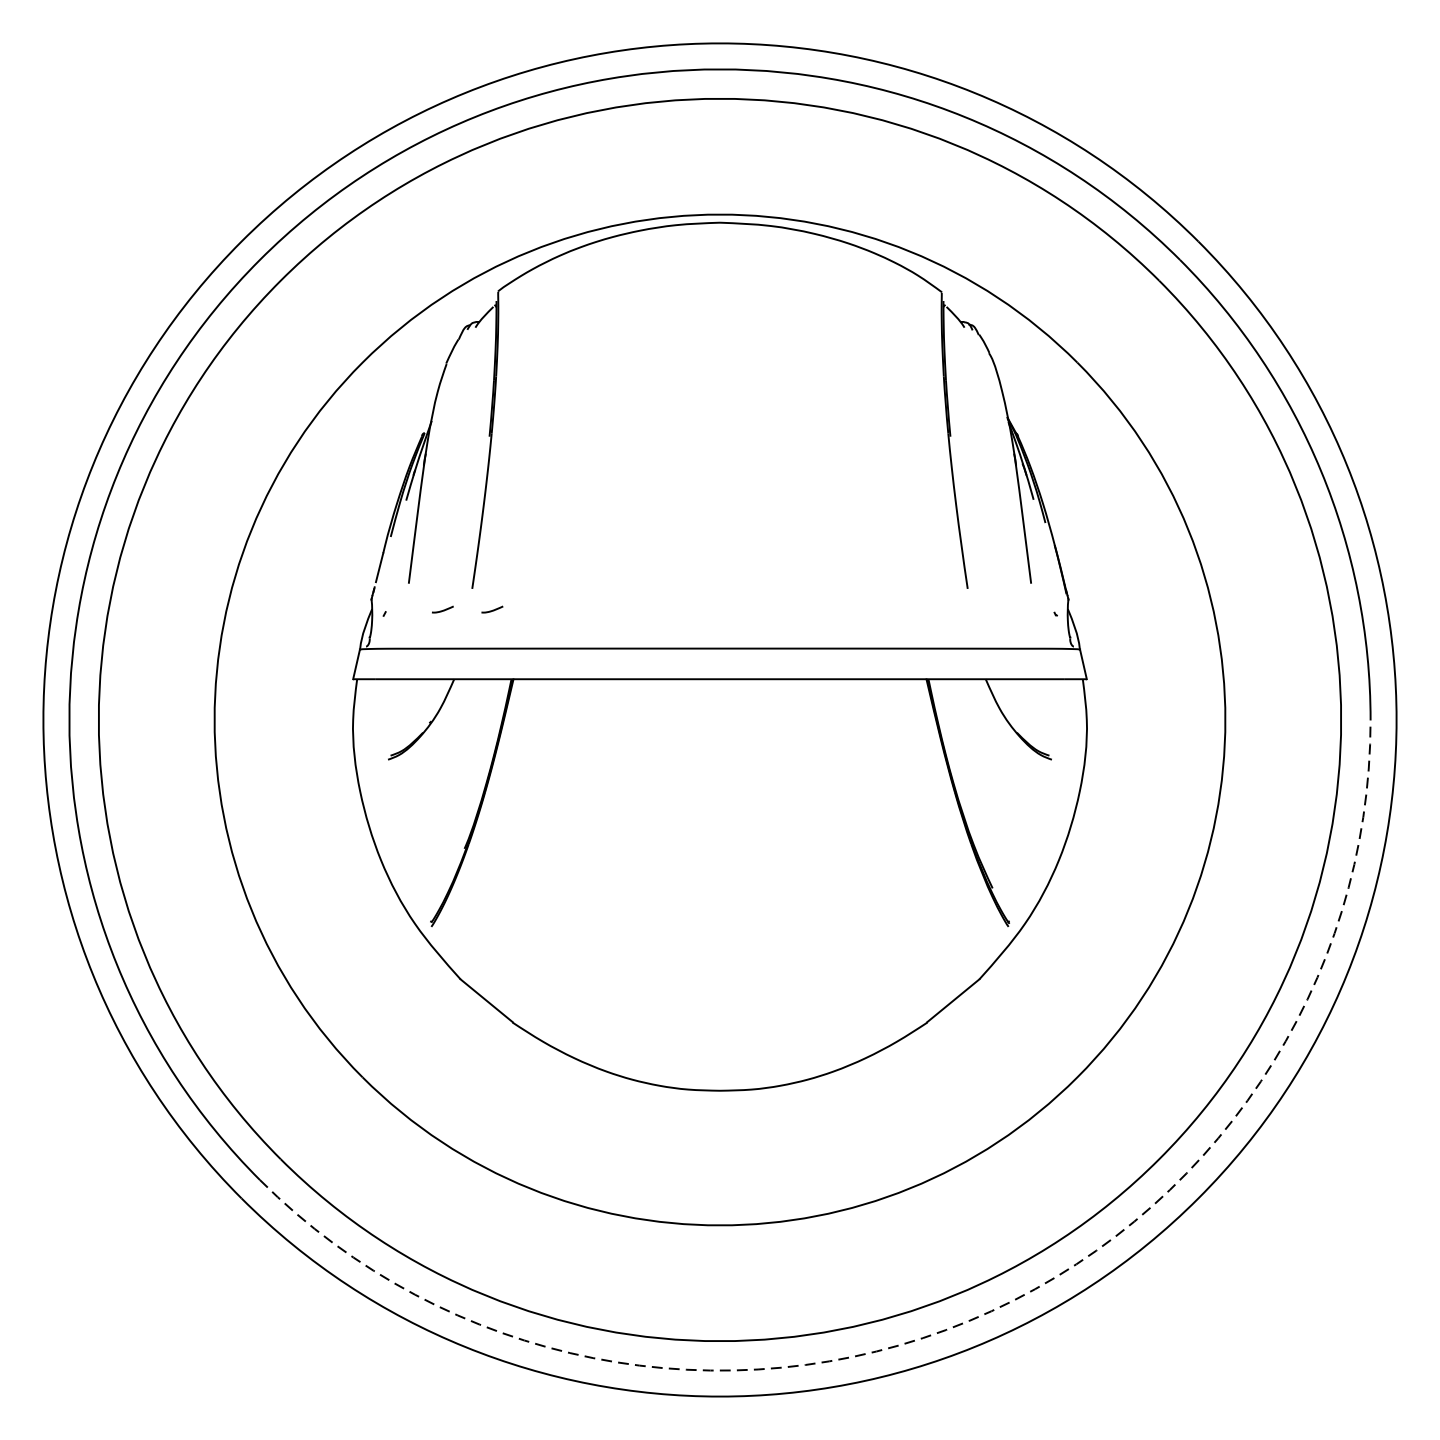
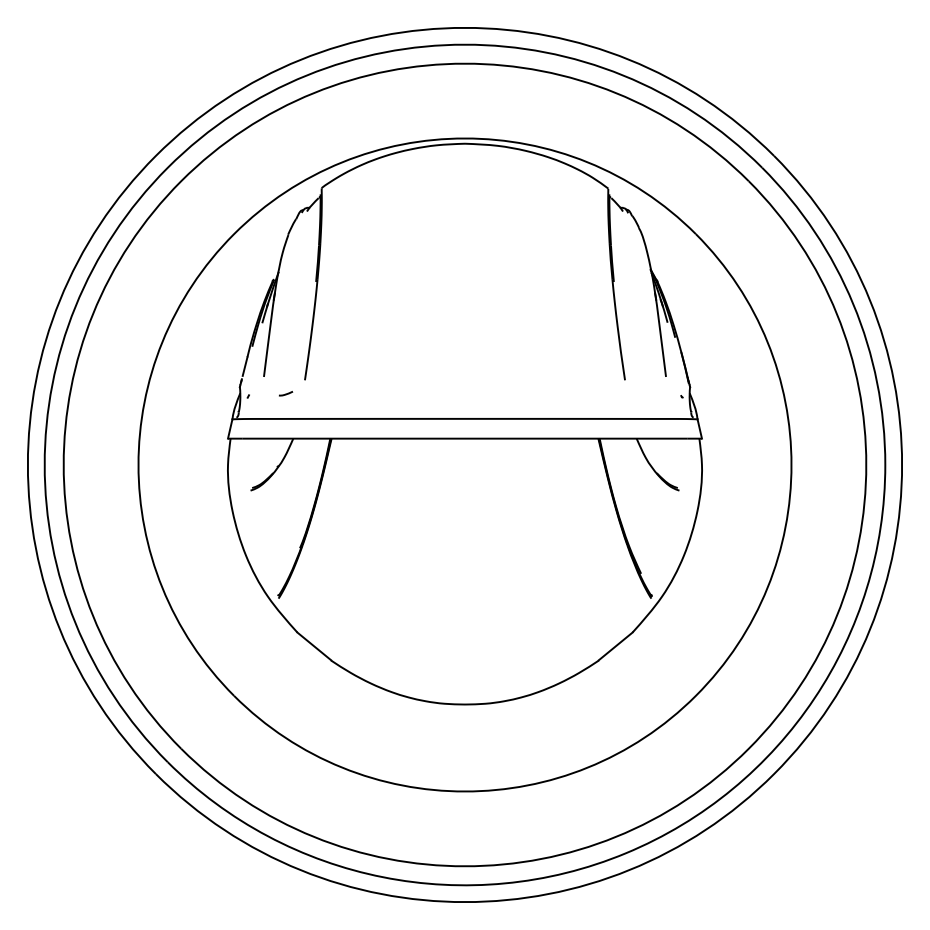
curve: (493, 609) -> (318, 393), removed
arc: (968, 1321) -> (625, 853), dashed -> solid

